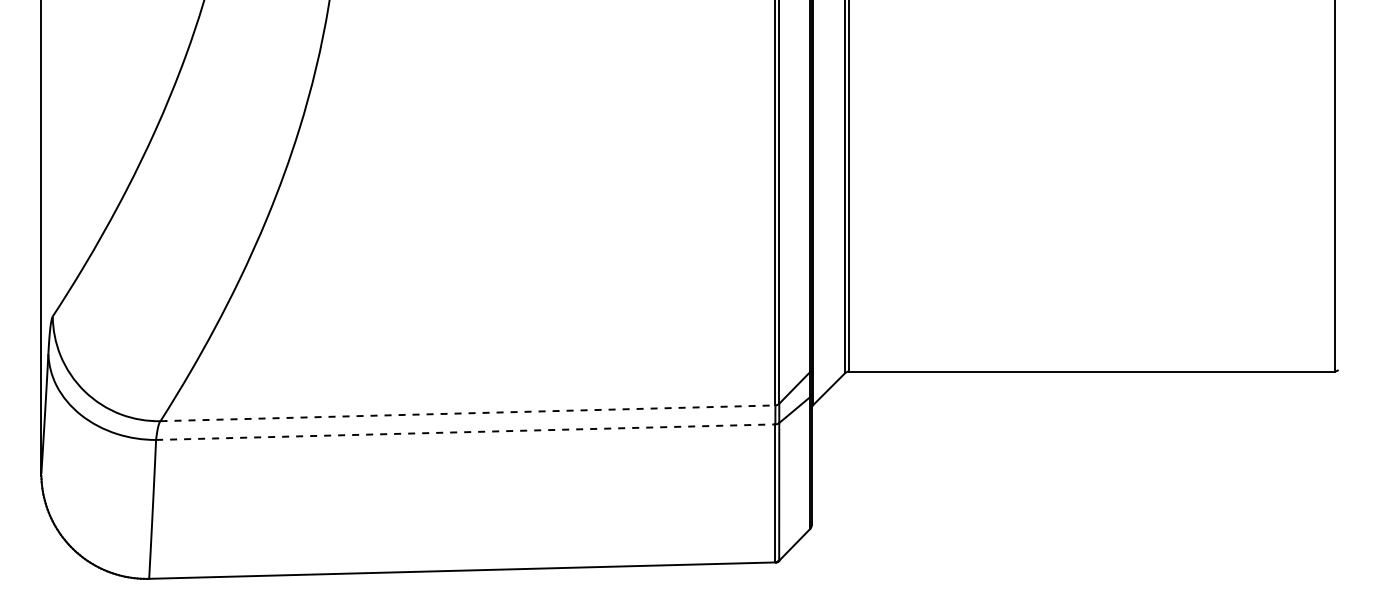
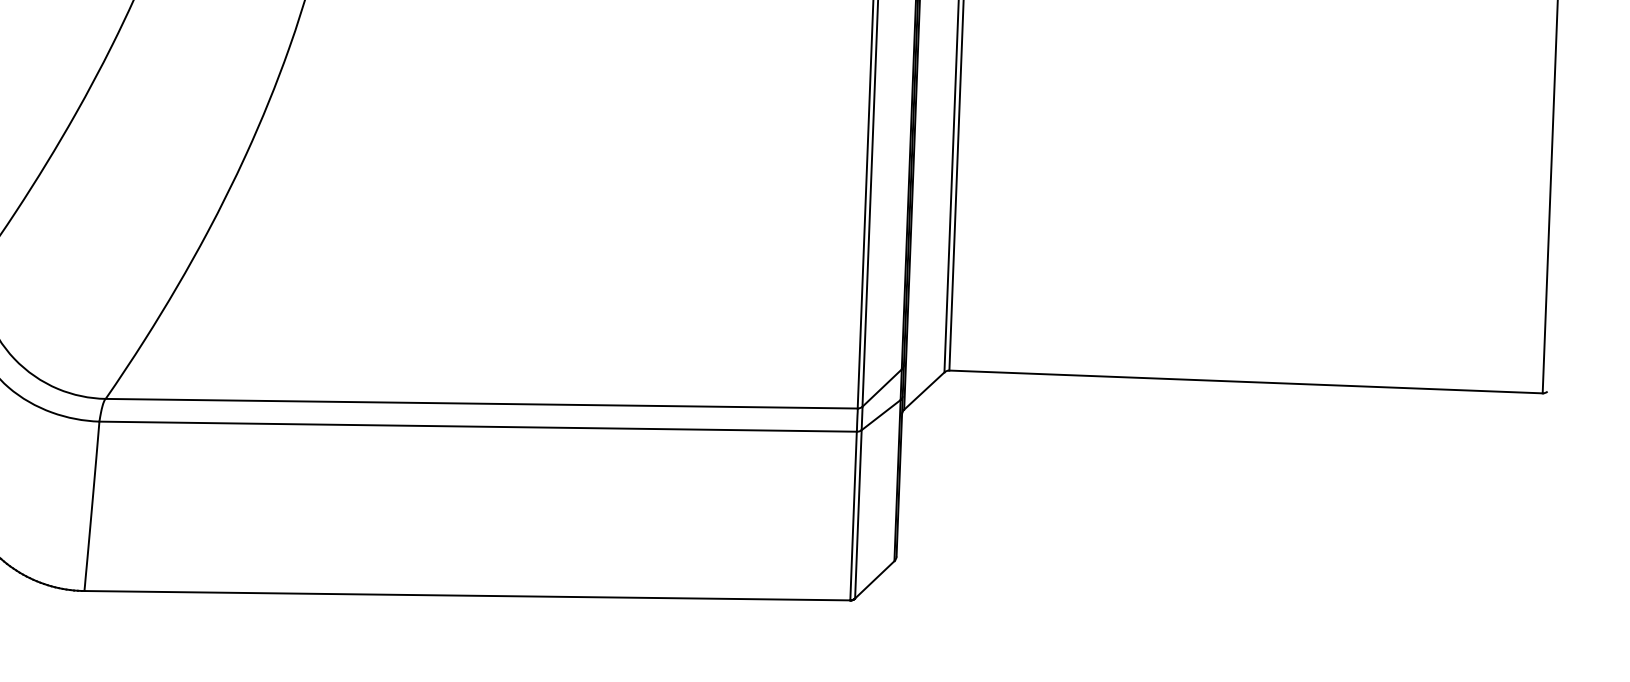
line: (467, 413) -> (481, 403), dashed -> solid
line: (465, 432) -> (477, 427), dashed -> solid

